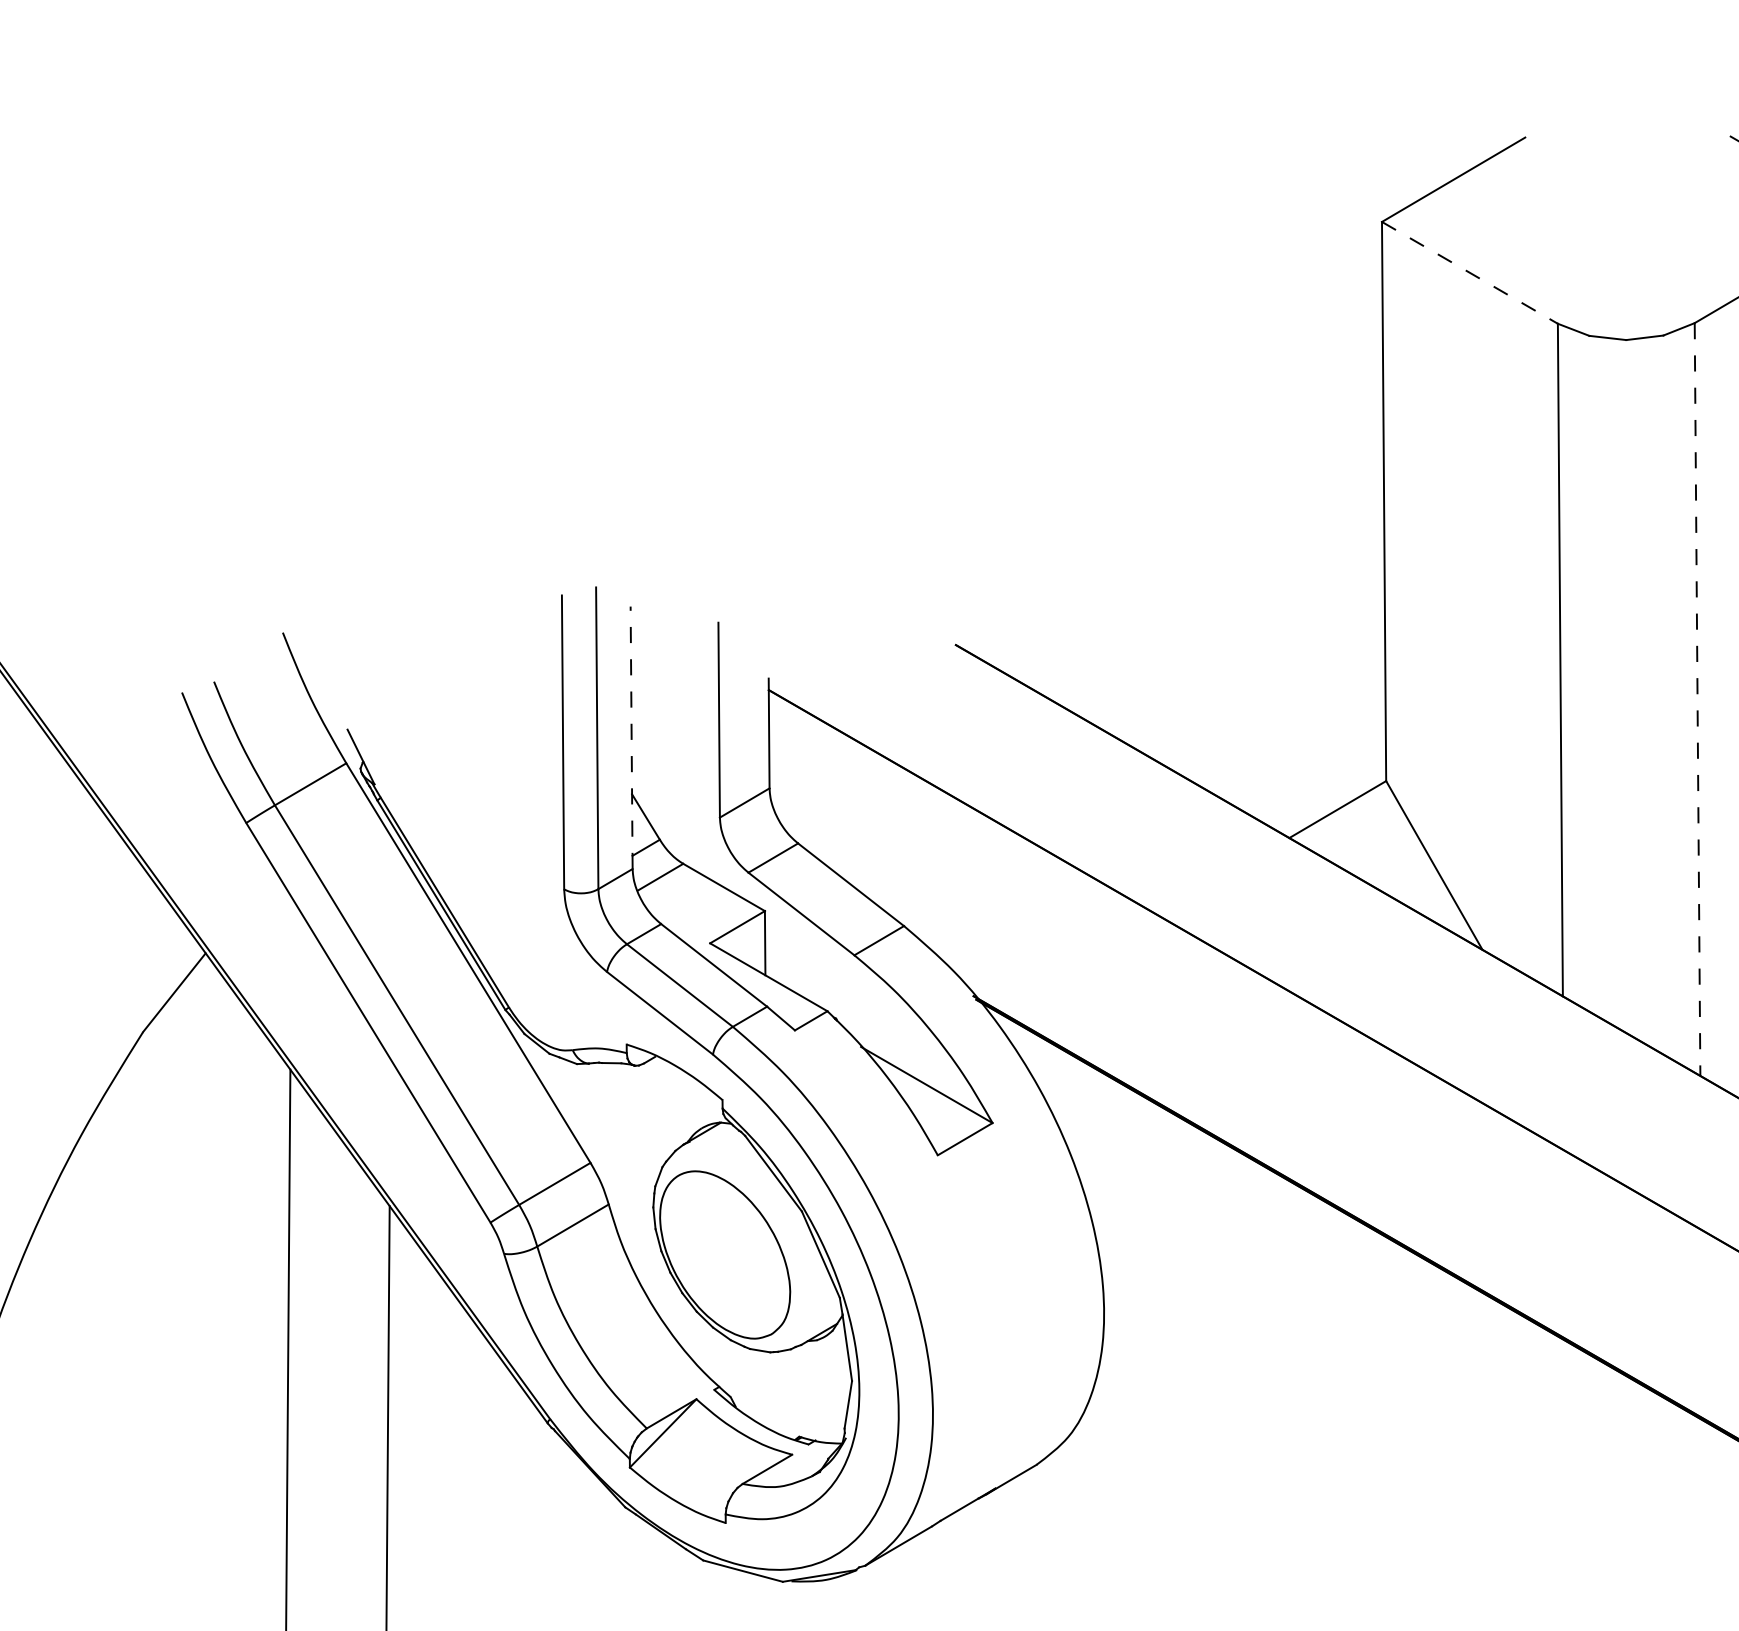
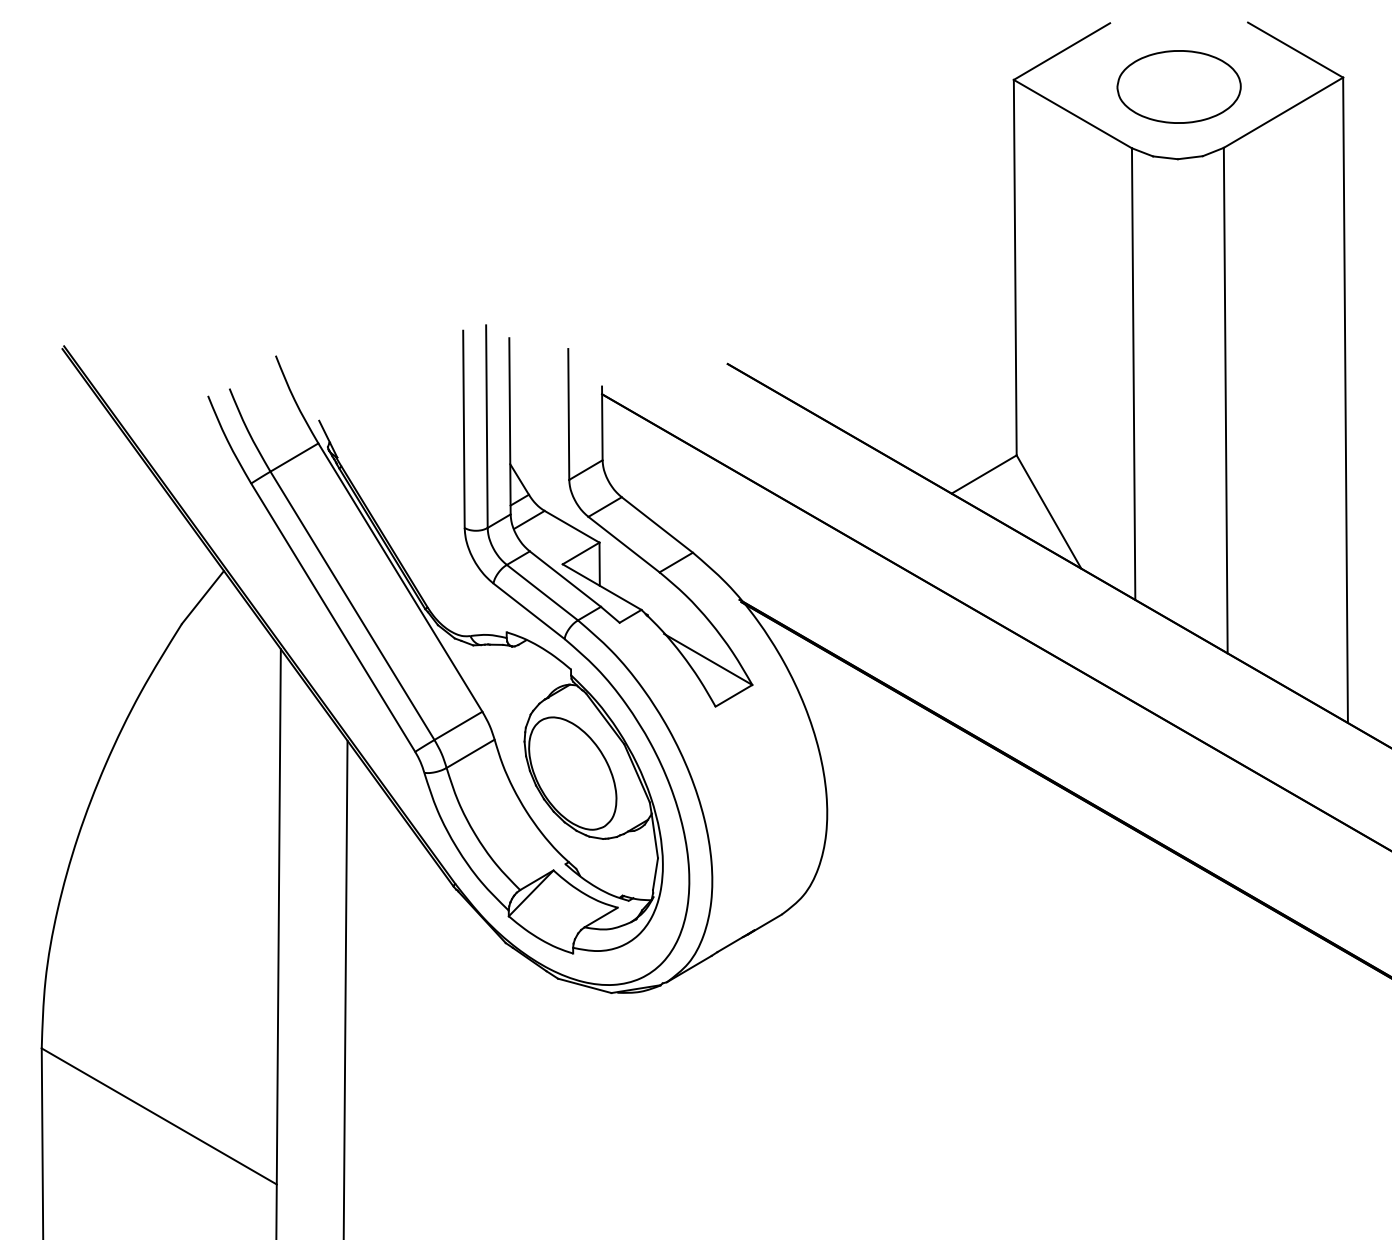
part: (1627, 231) -> (1178, 86), added
line: (1470, 273) -> (1073, 114), dashed -> solid
line: (1697, 699) -> (1225, 400), dashed -> solid
line: (630, 736) -> (509, 425), dashed -> solid

